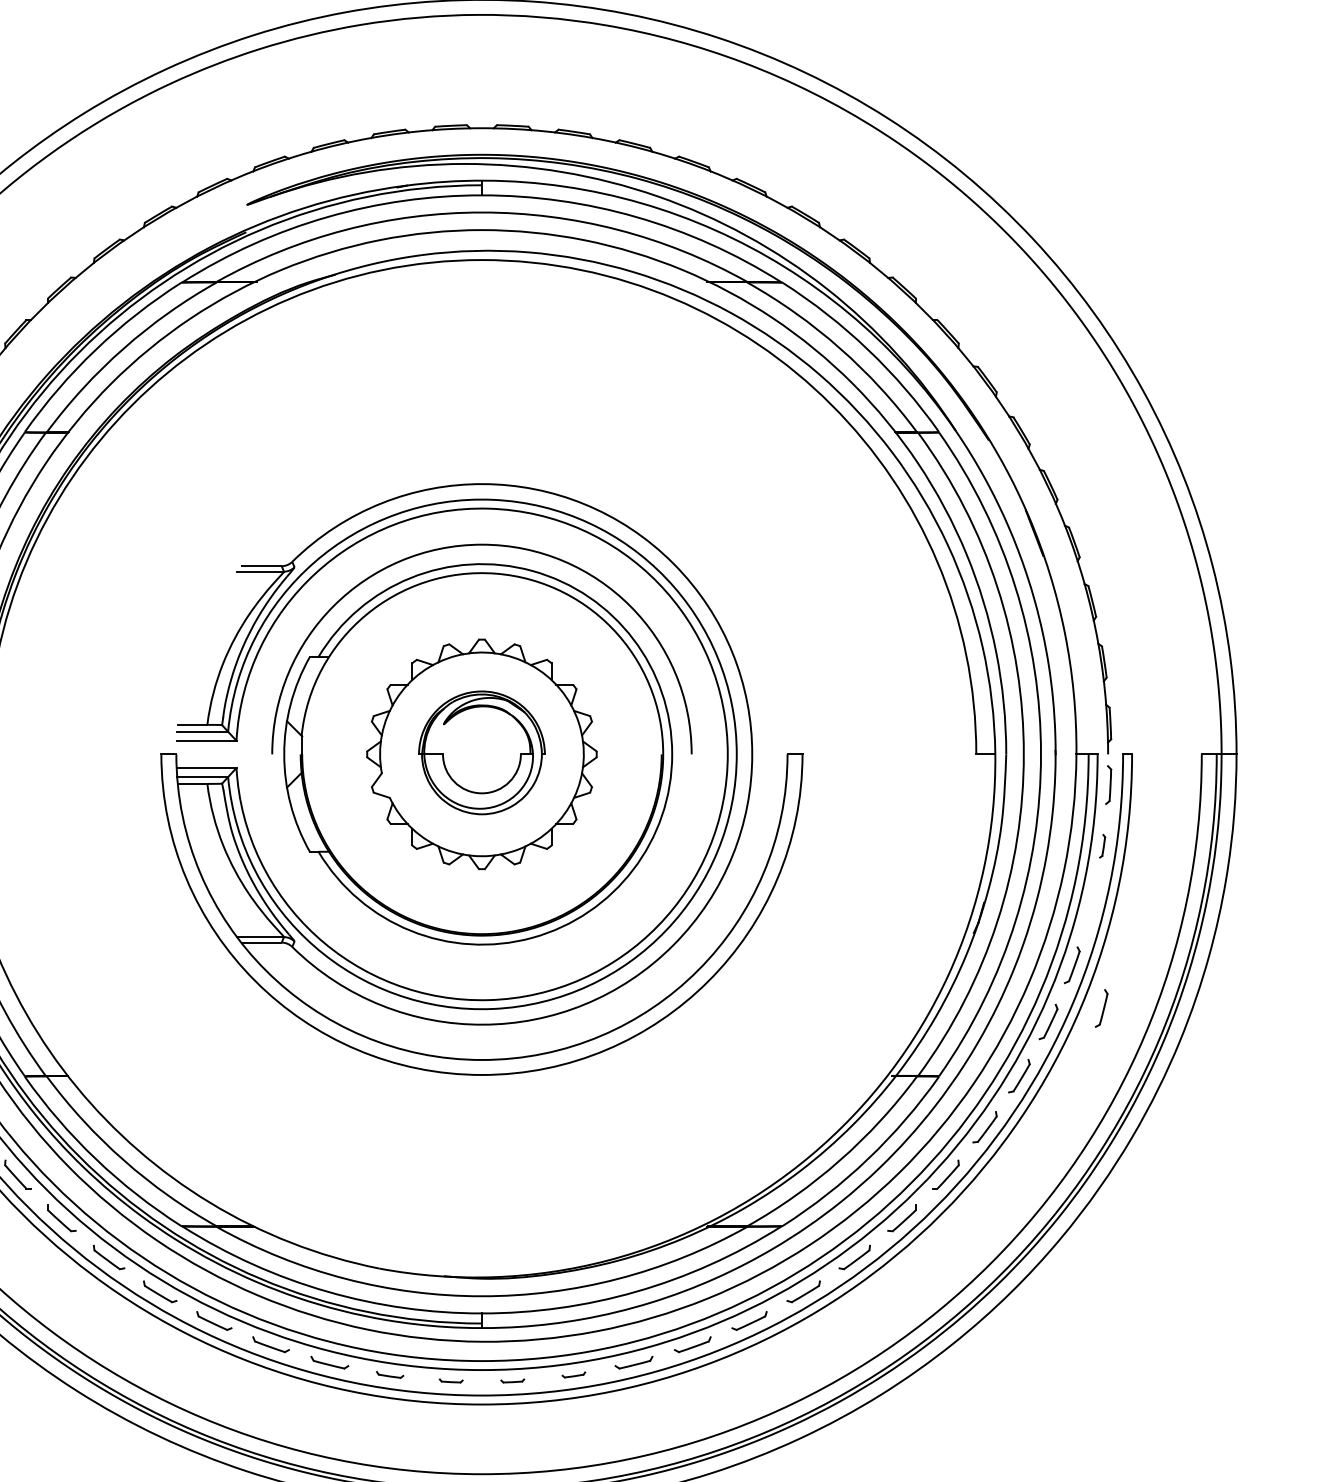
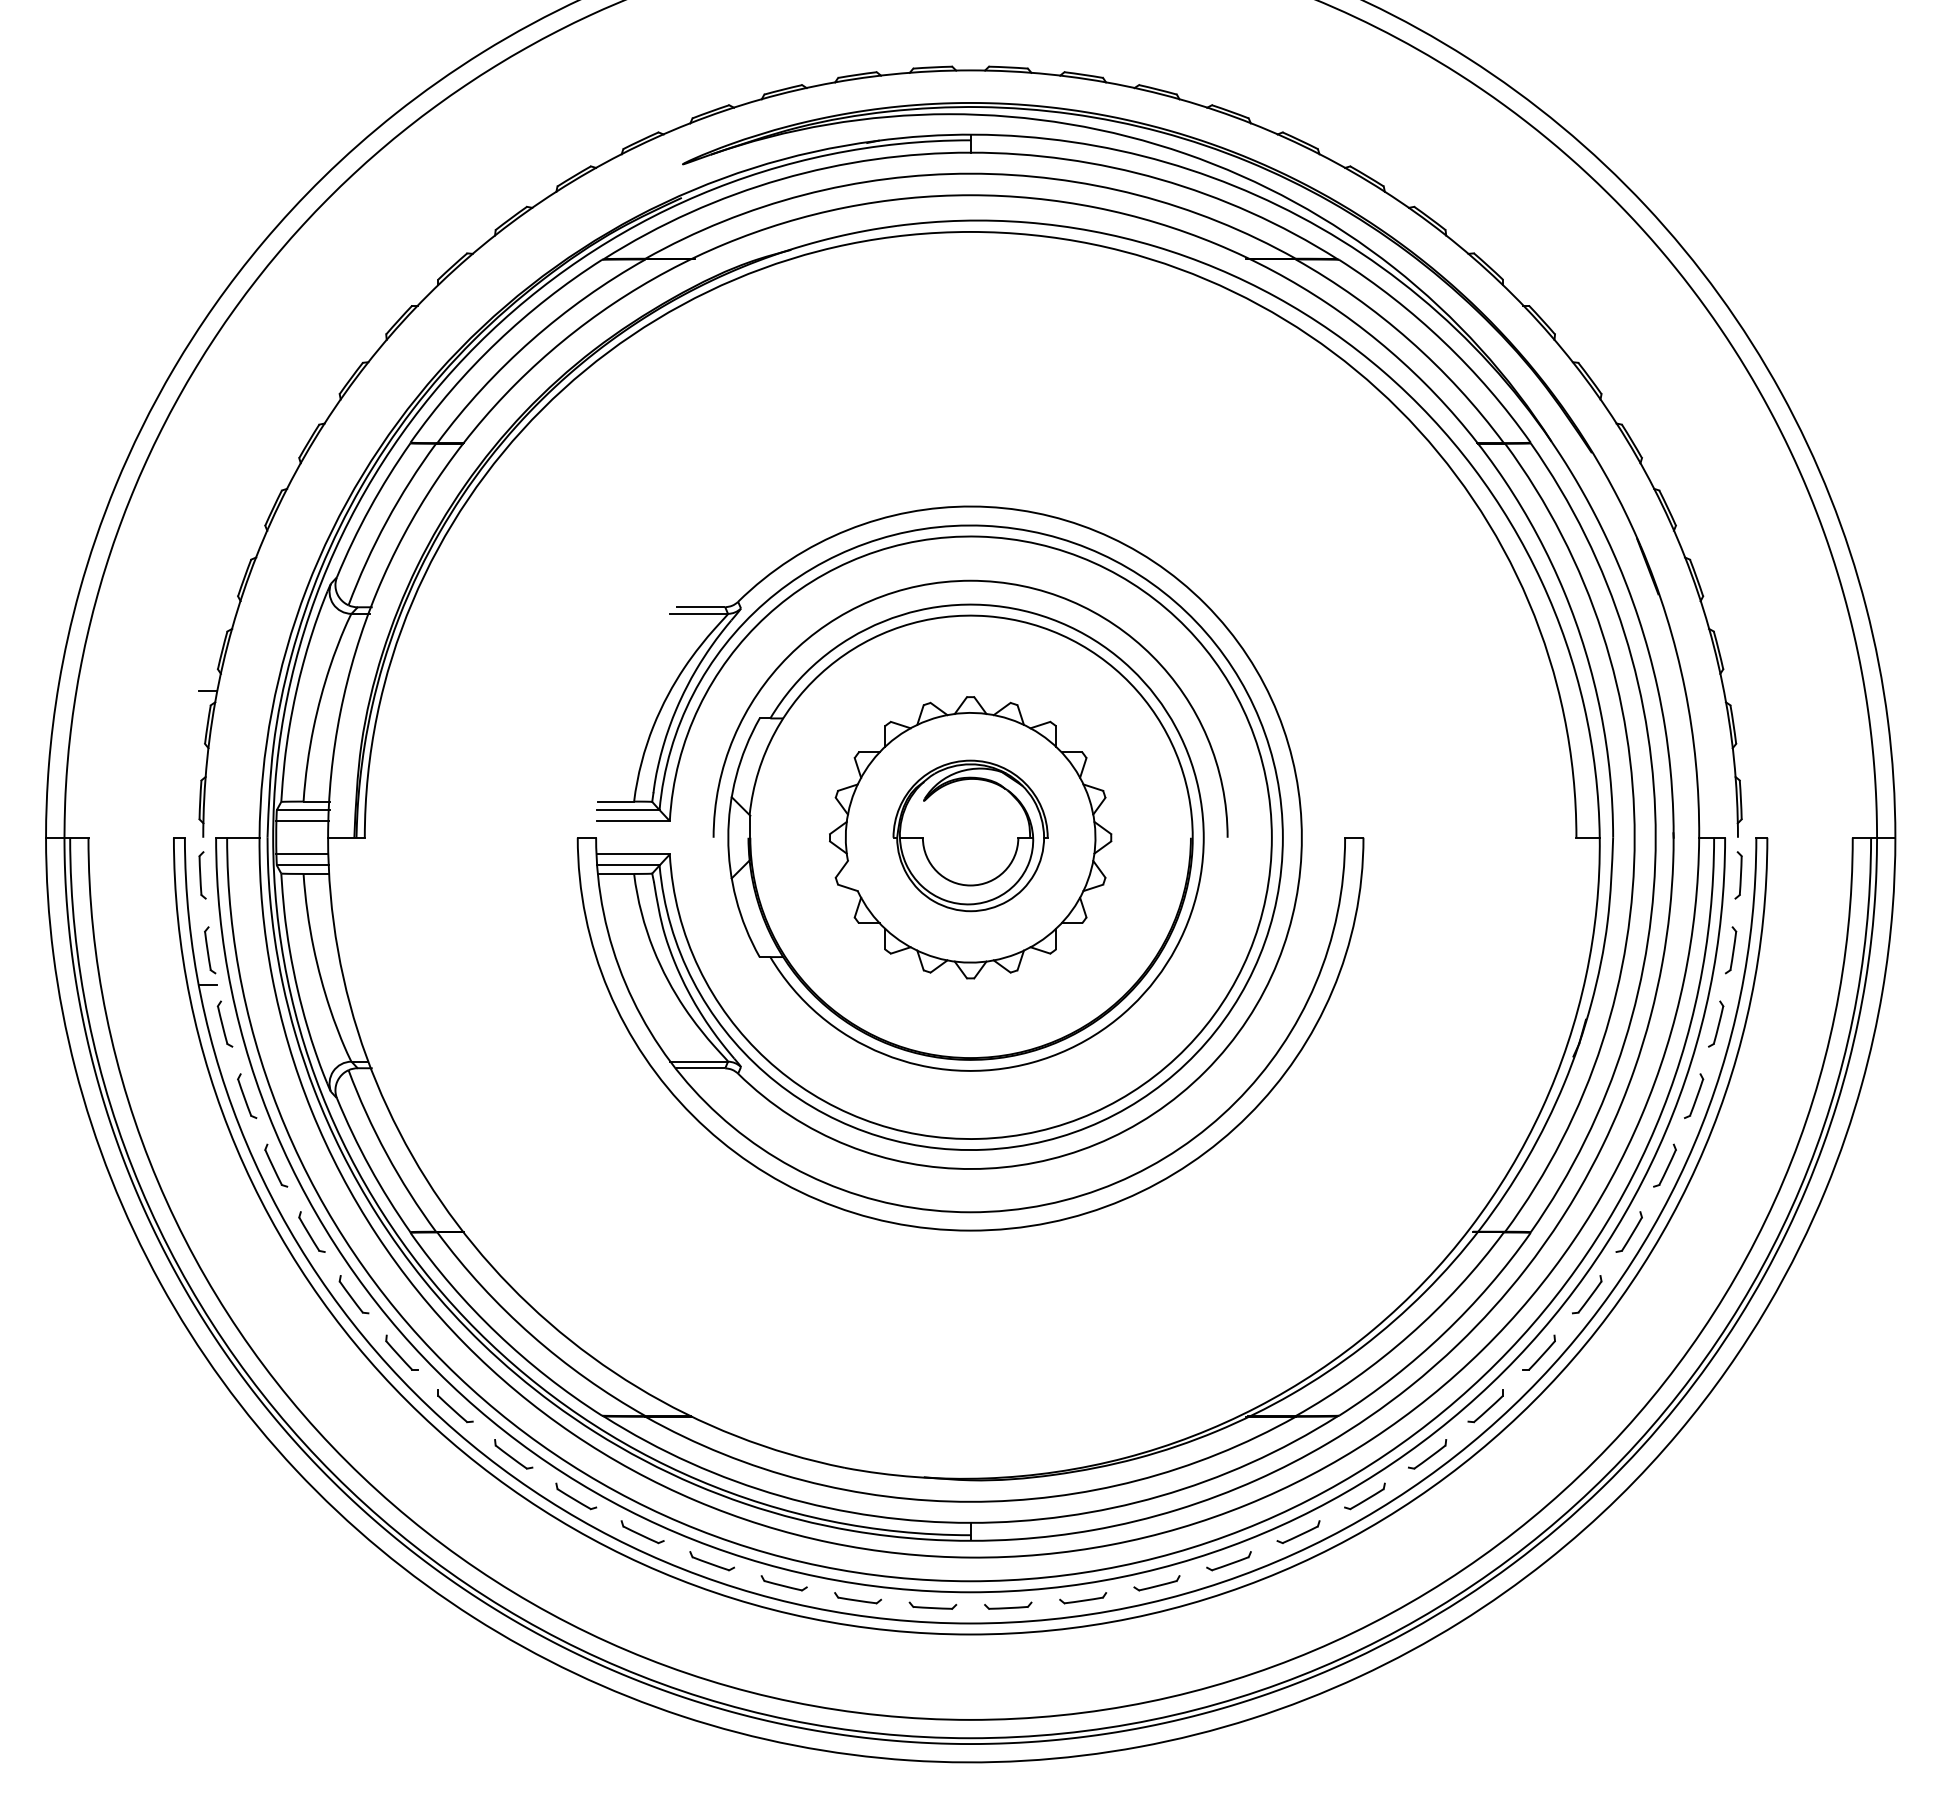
part: (1102, 846) -> (1731, 950), size x1.67
part: (1102, 1007) -> (1716, 1023), moved
part: (389, 1375) -> (857, 1598), size x1.43
part: (574, 1375) -> (1083, 1598), size x1.67
part: (450, 1380) -> (932, 1605), size x1.67
part: (512, 1380) -> (1008, 1605), size x1.67

